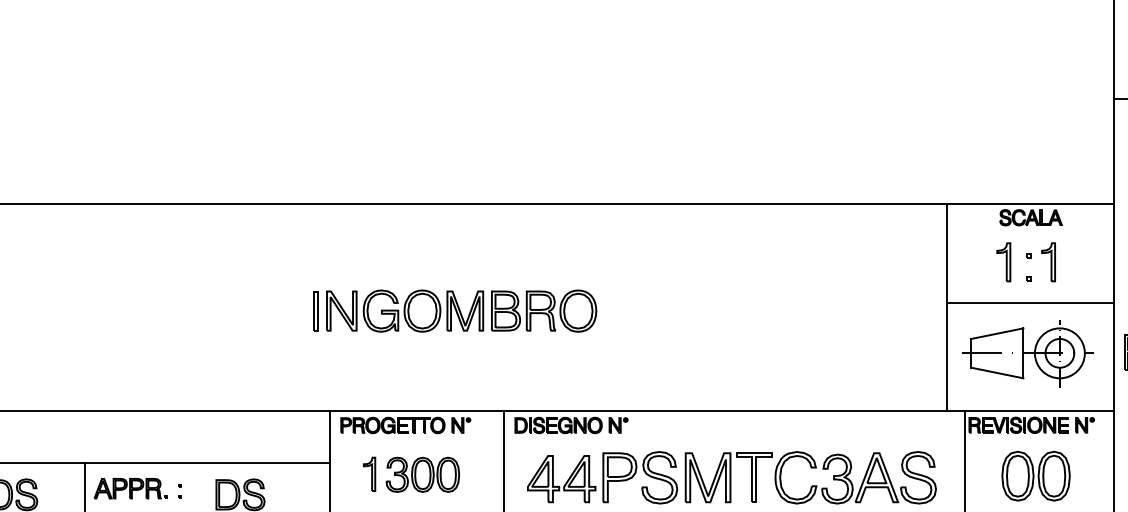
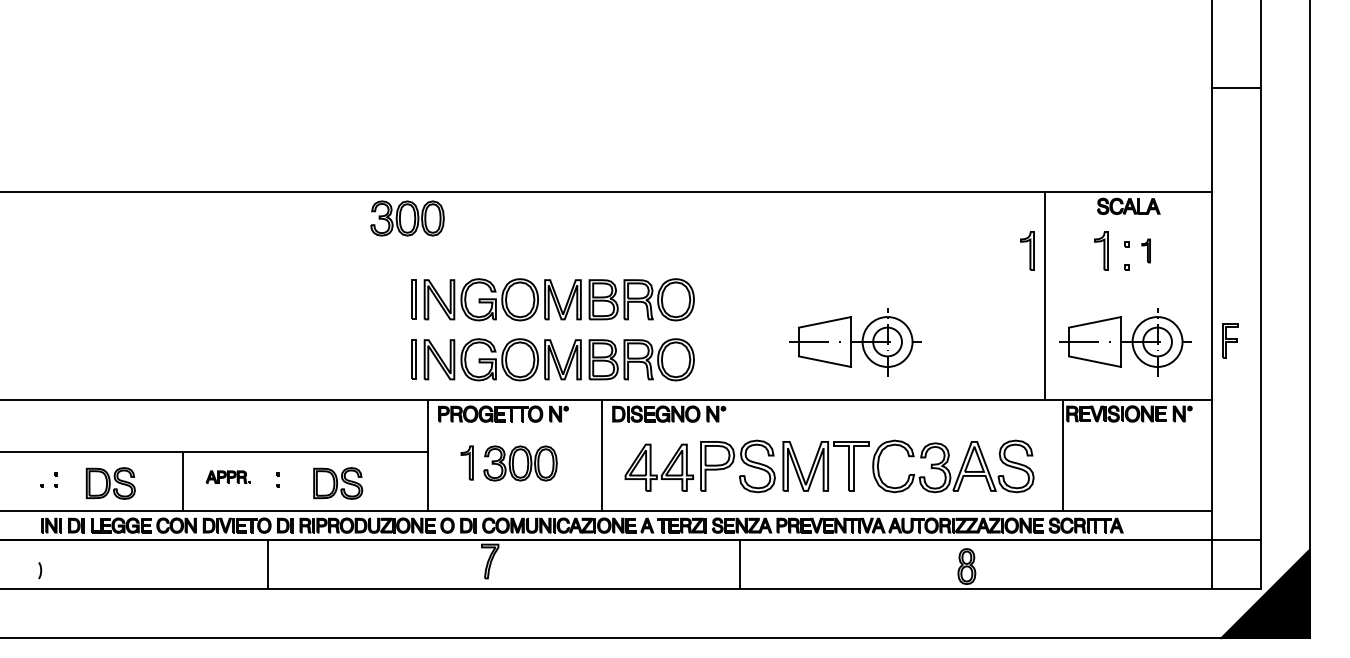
part: (309, 229) -> (407, 218), added
part: (929, 261) -> (1027, 250), added
part: (1047, 261) -> (1145, 250), size x0.6
line: (1029, 302) -> (1127, 291), removed
part: (757, 353) -> (855, 342), added
part: (454, 370) -> (552, 359), added
part: (1035, 475) -> (1133, 464), removed
part: (129, 487) -> (227, 476), size x0.6

